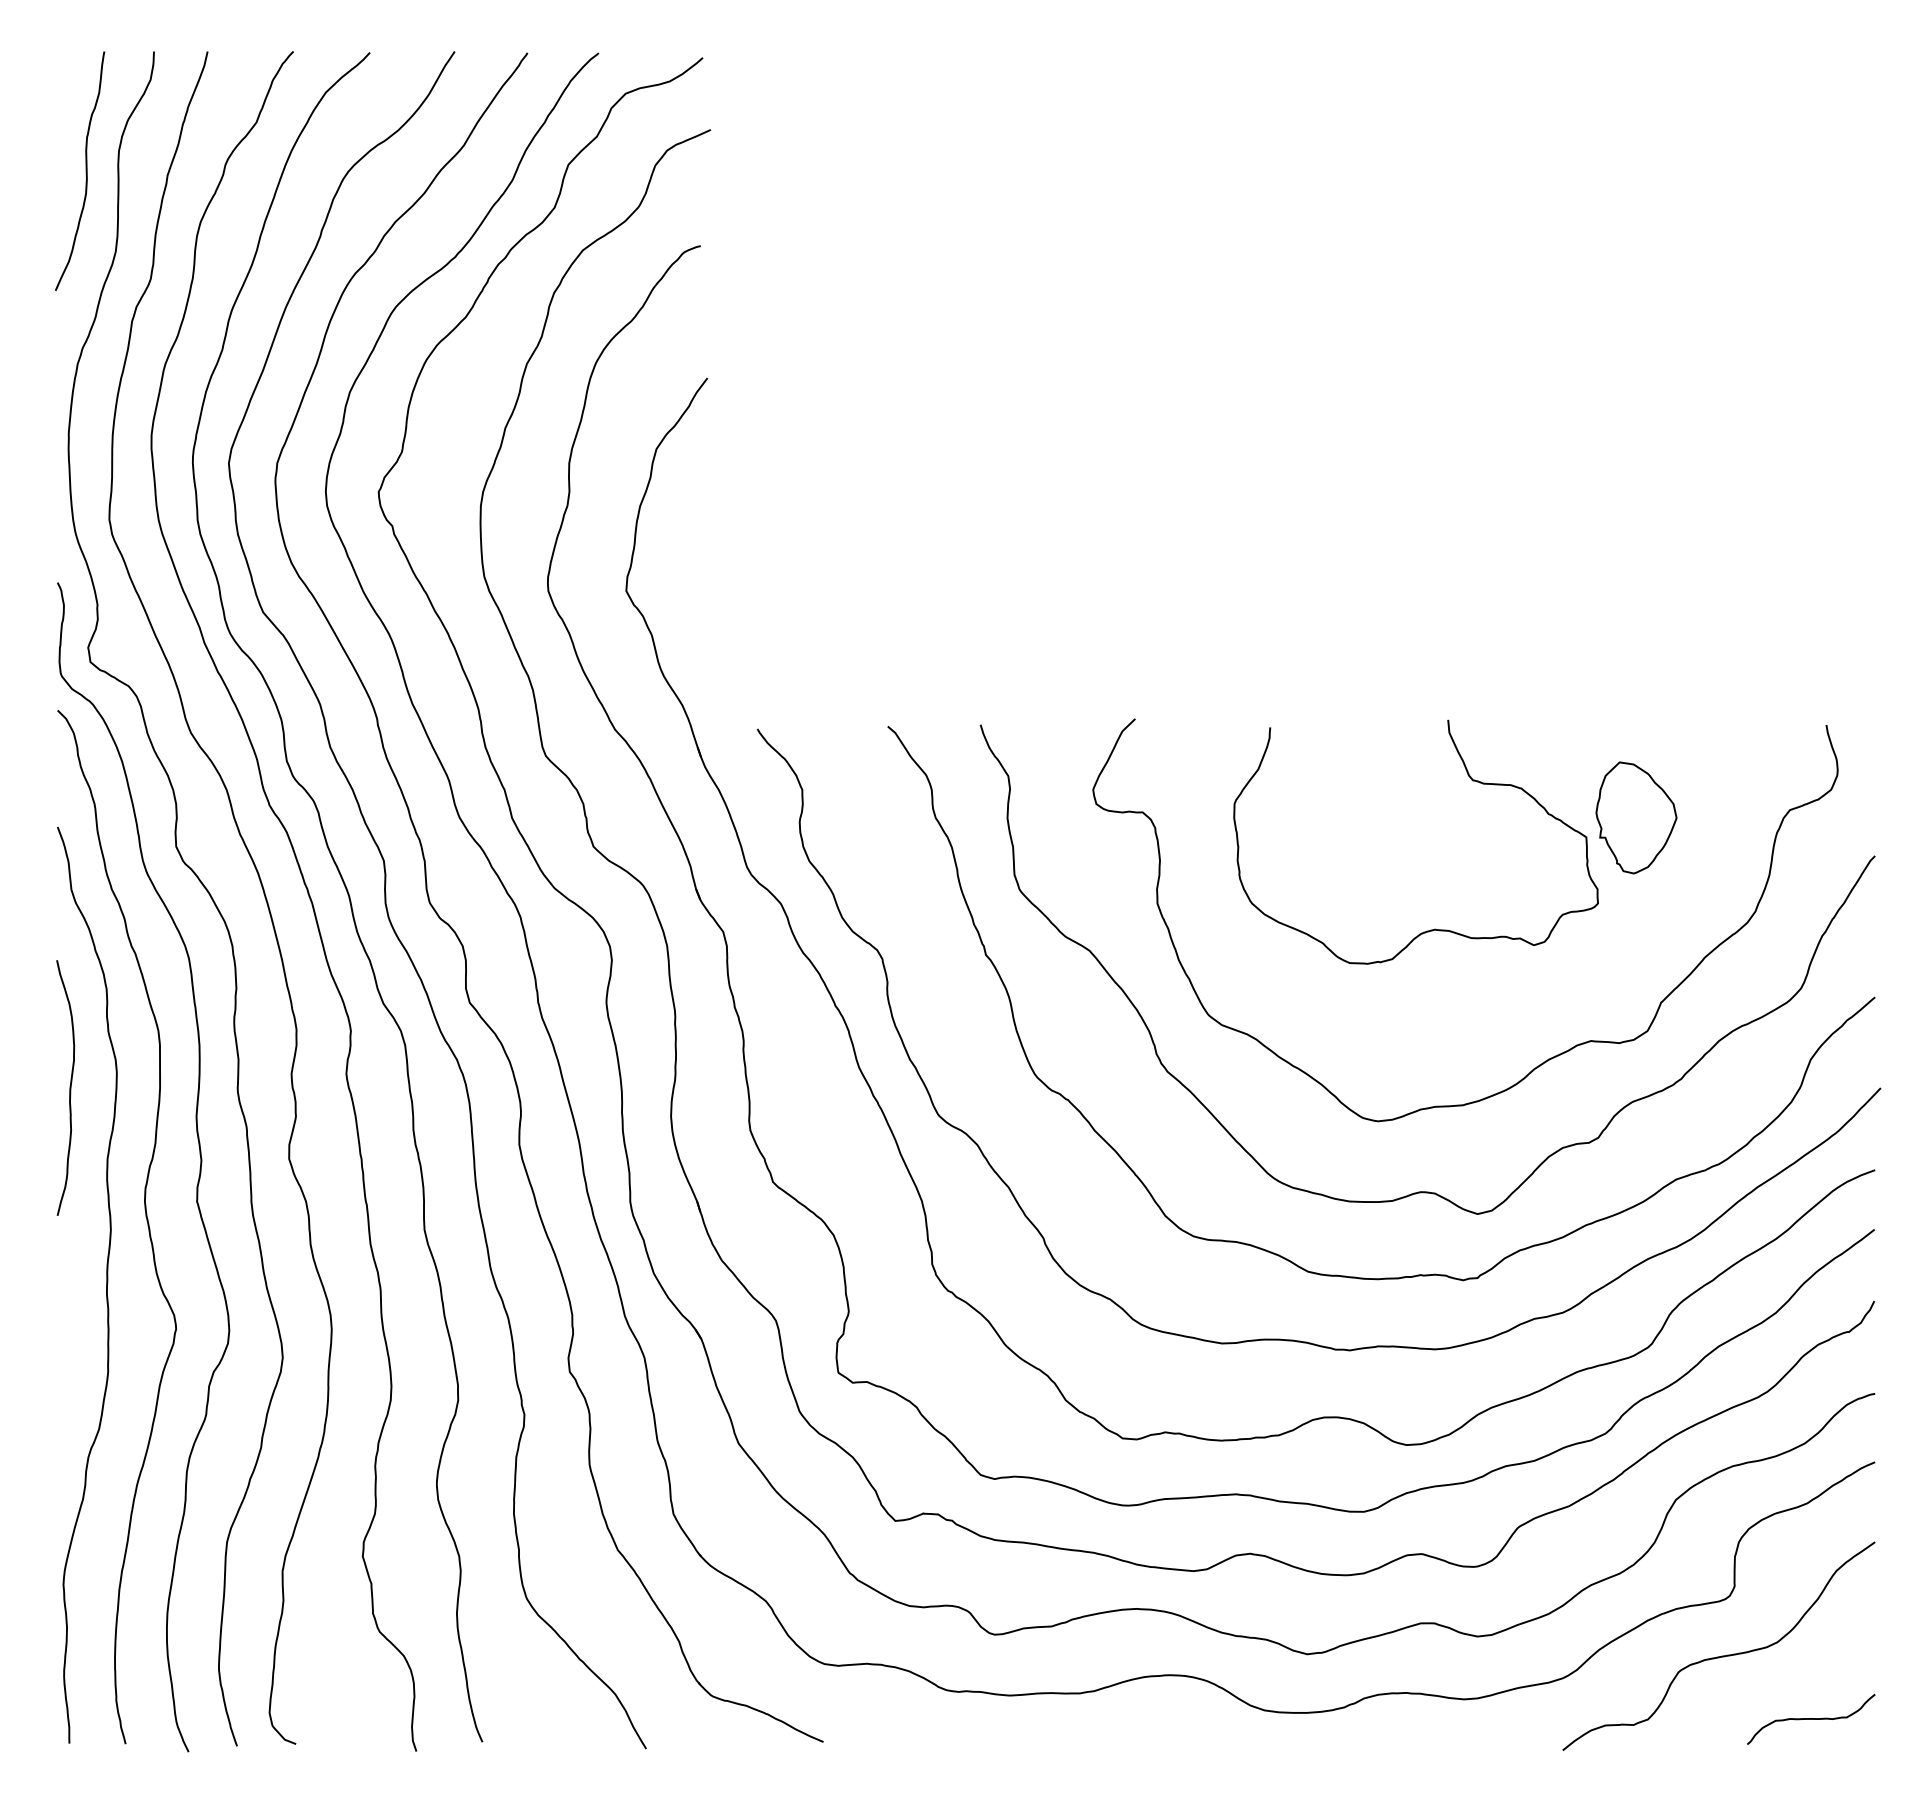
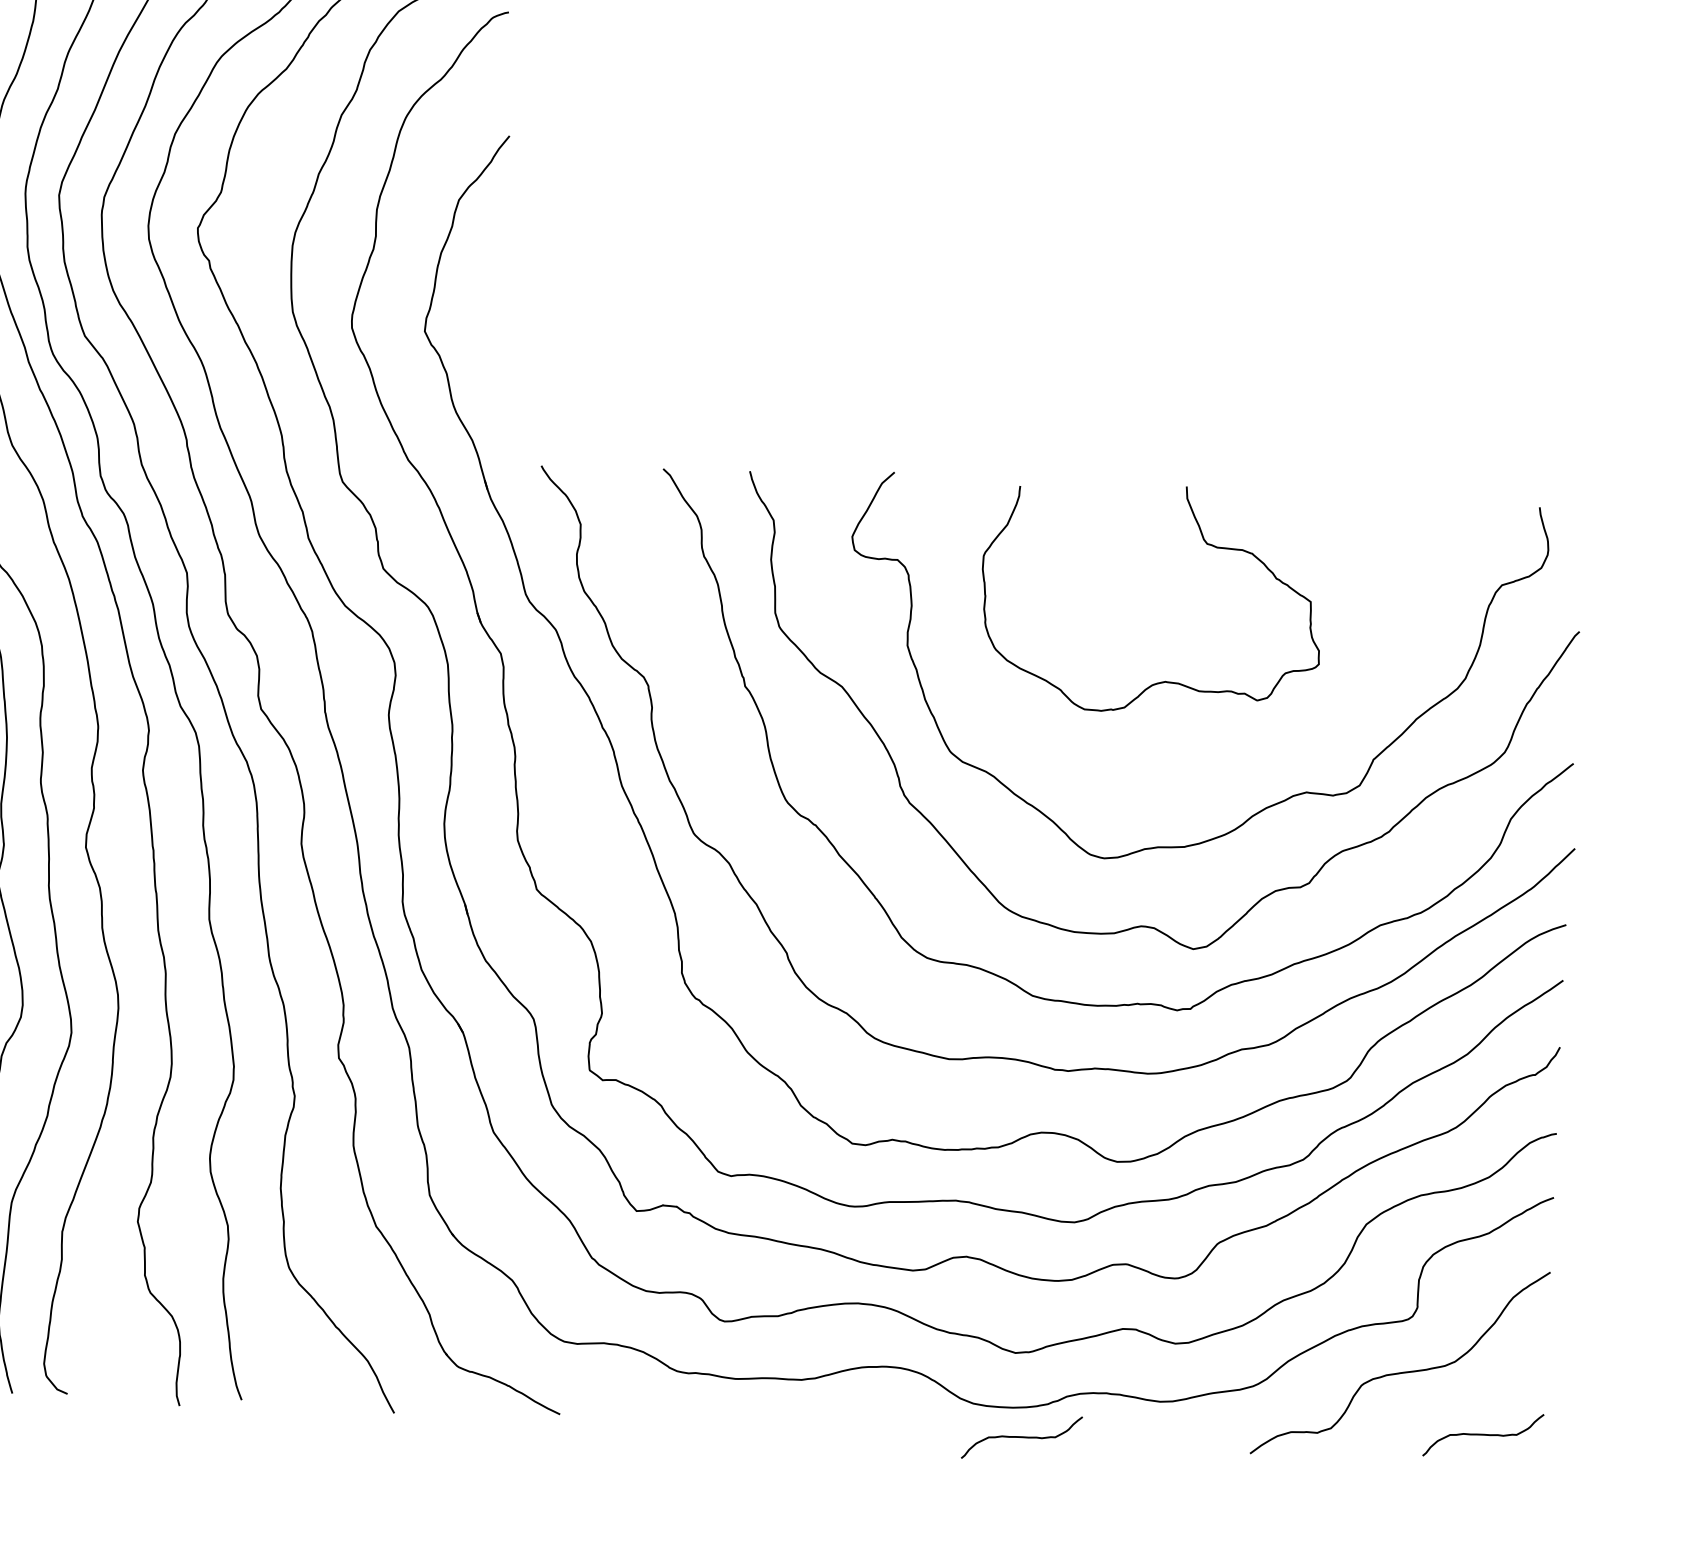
part: (1636, 817) -> (1358, 585), removed
curve: (1318, 1744) -> (1022, 1437), added

